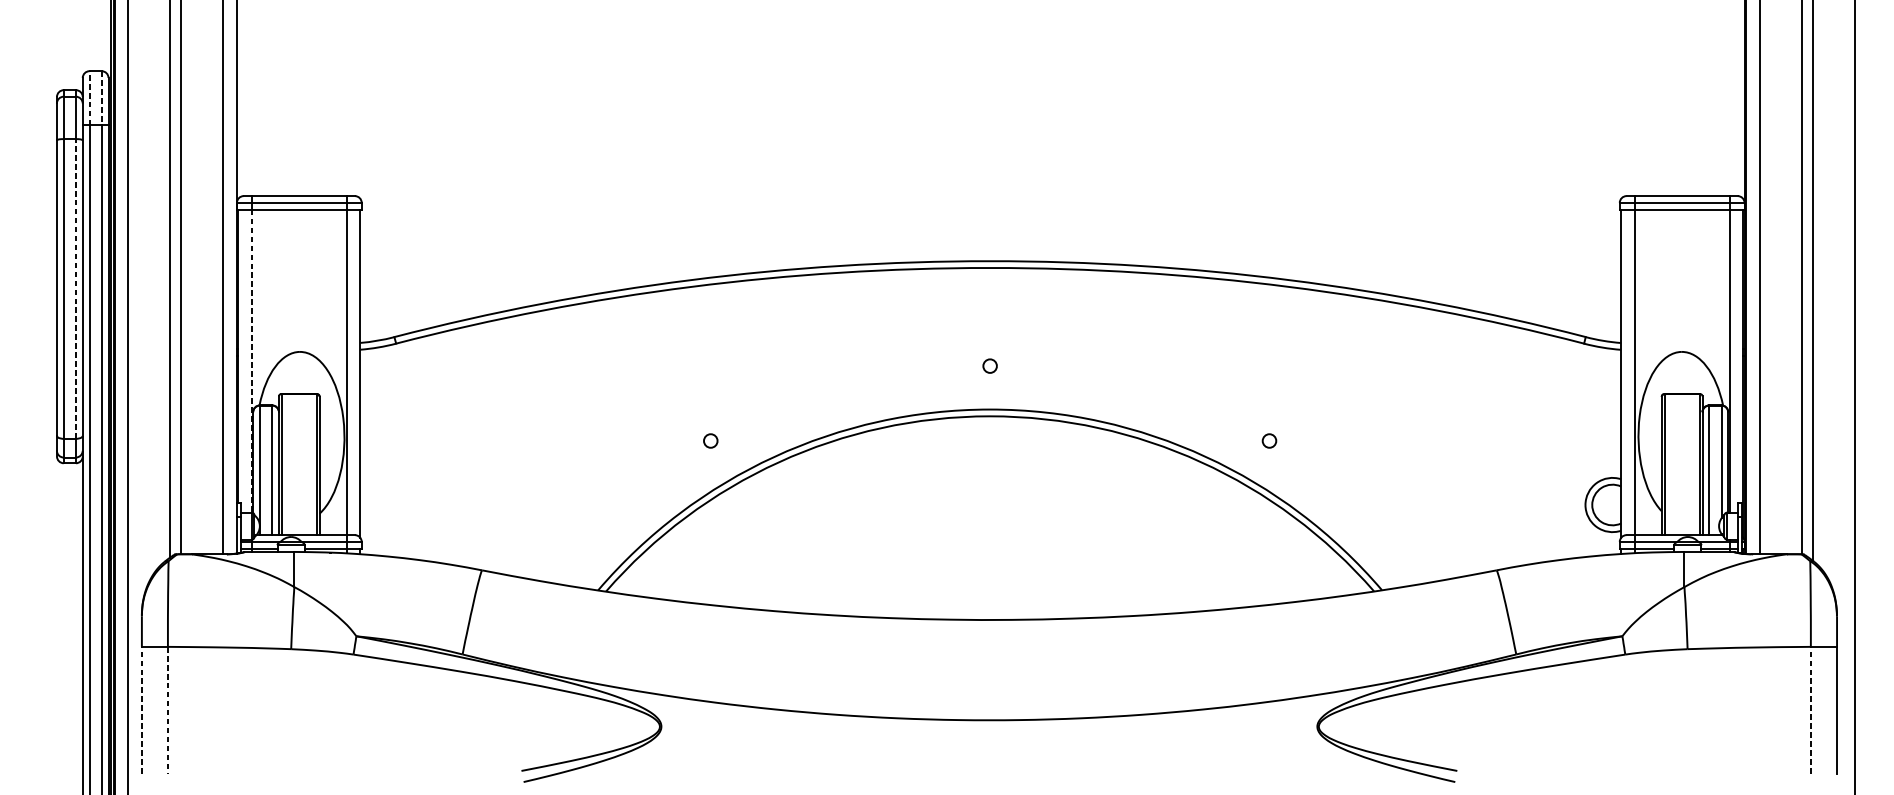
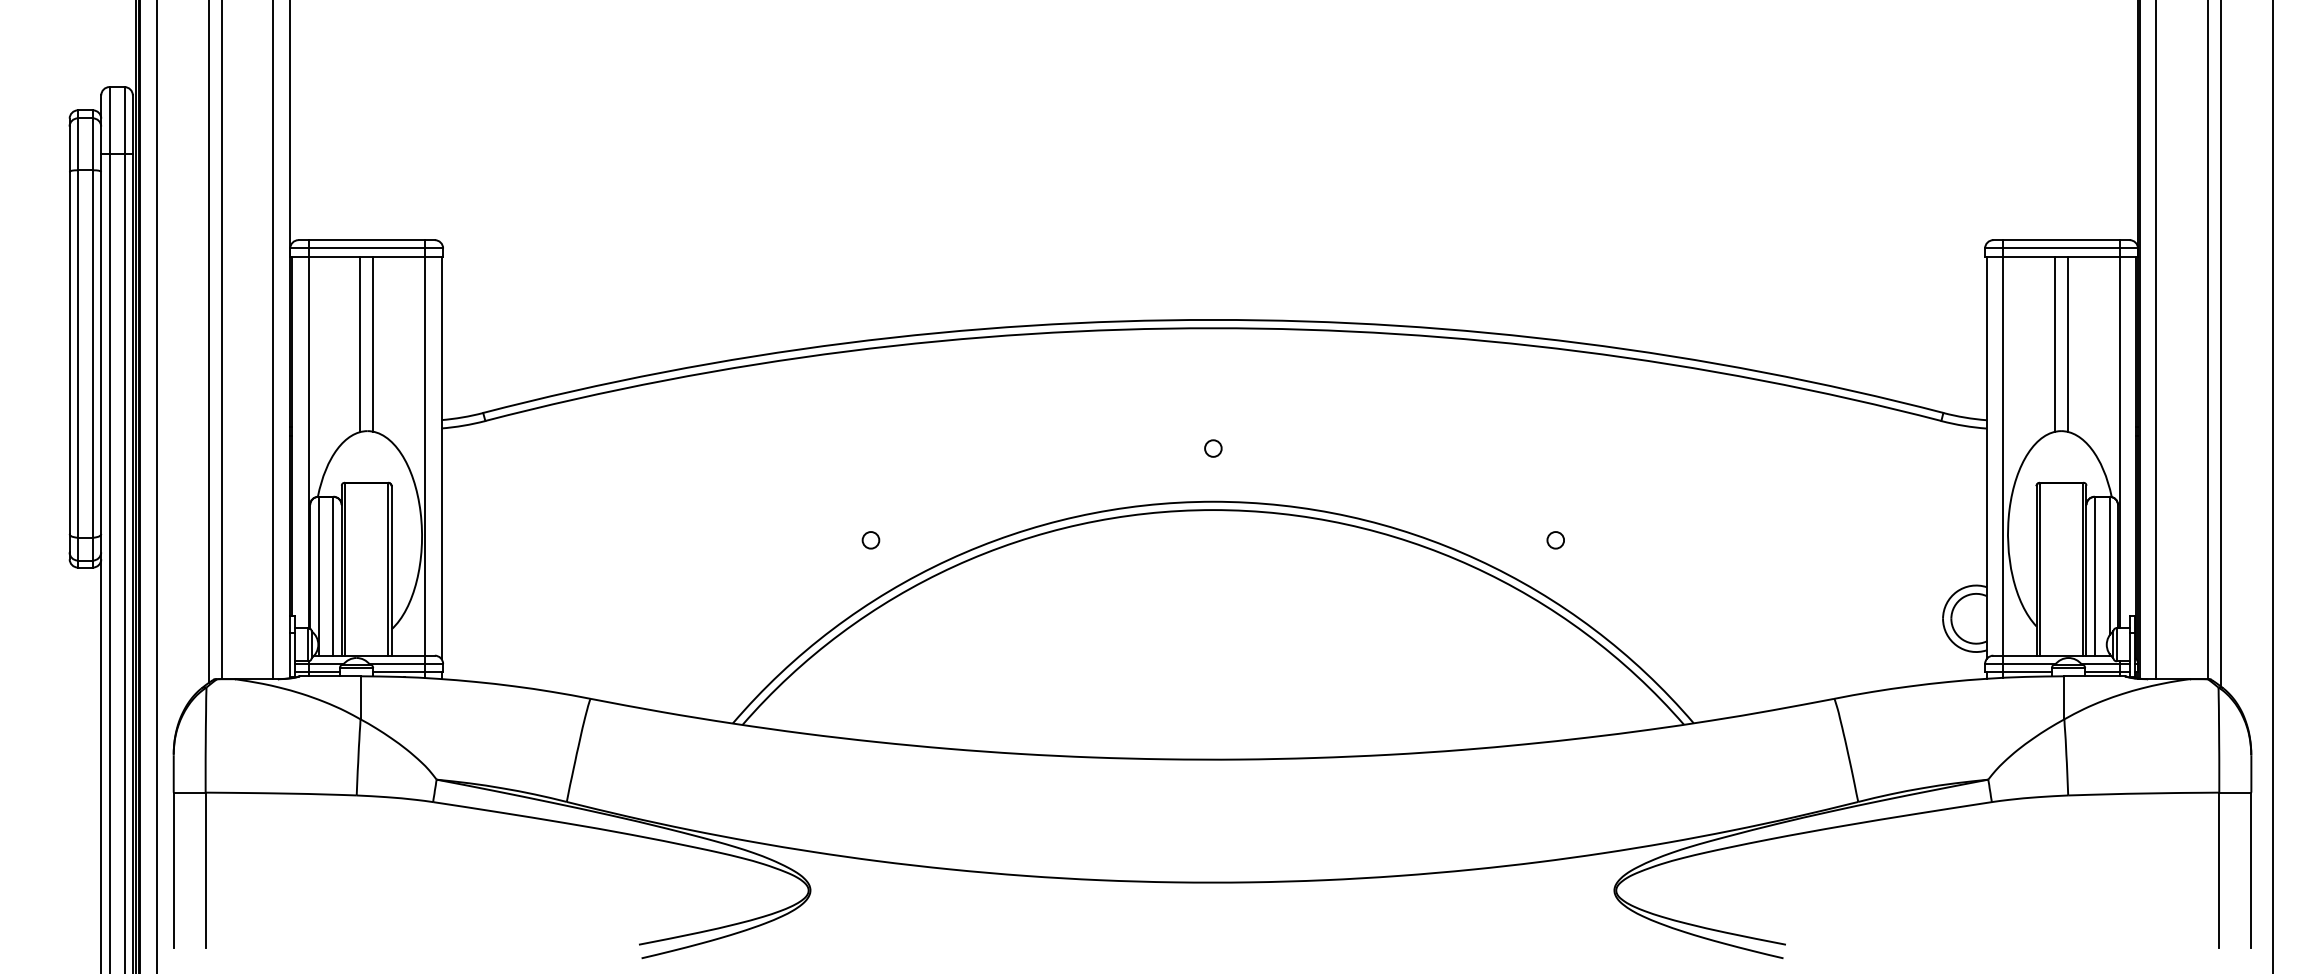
line: (89, 97) -> (109, 119), dashed -> solid
line: (101, 98) -> (124, 120), dashed -> solid
line: (304, 280) -> (373, 343), added
line: (1676, 280) -> (2054, 343), added
line: (1687, 280) -> (2068, 343), added
line: (294, 281) -> (360, 344), added
line: (75, 288) -> (92, 353), dashed -> solid
line: (251, 361) -> (308, 442), dashed -> solid
line: (141, 710) -> (173, 870), dashed -> solid
line: (167, 710) -> (205, 870), dashed -> solid
line: (1811, 710) -> (2219, 870), dashed -> solid

